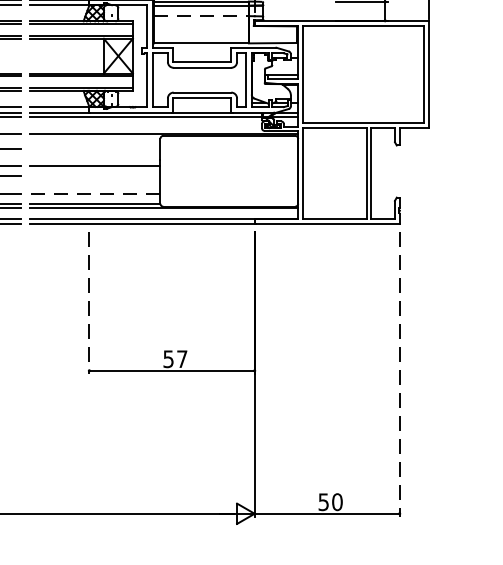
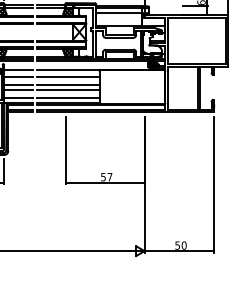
line: (202, 16) -> (119, 13), dashed -> solid
line: (93, 148) -> (67, 76), added
line: (93, 175) -> (67, 89), added
line: (93, 192) -> (67, 97), dashed -> solid
line: (89, 303) -> (65, 150), dashed -> solid
line: (400, 374) -> (214, 184), dashed -> solid

